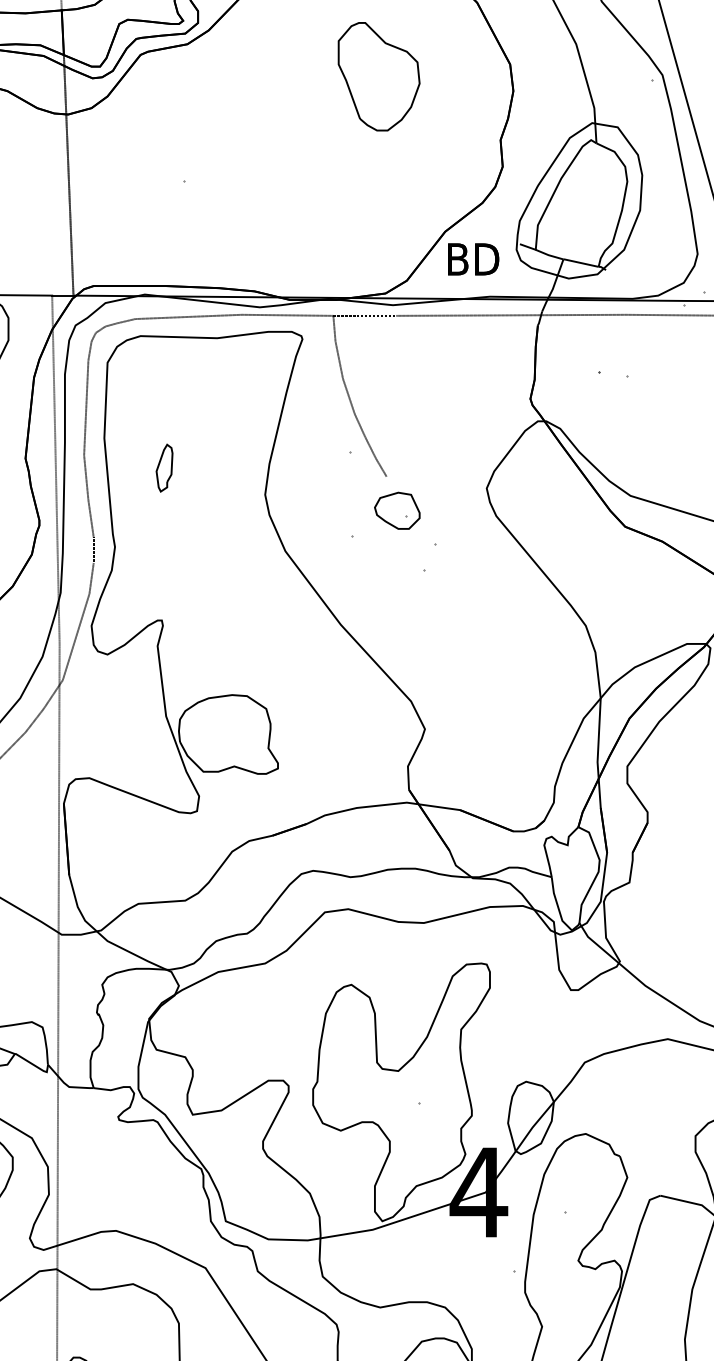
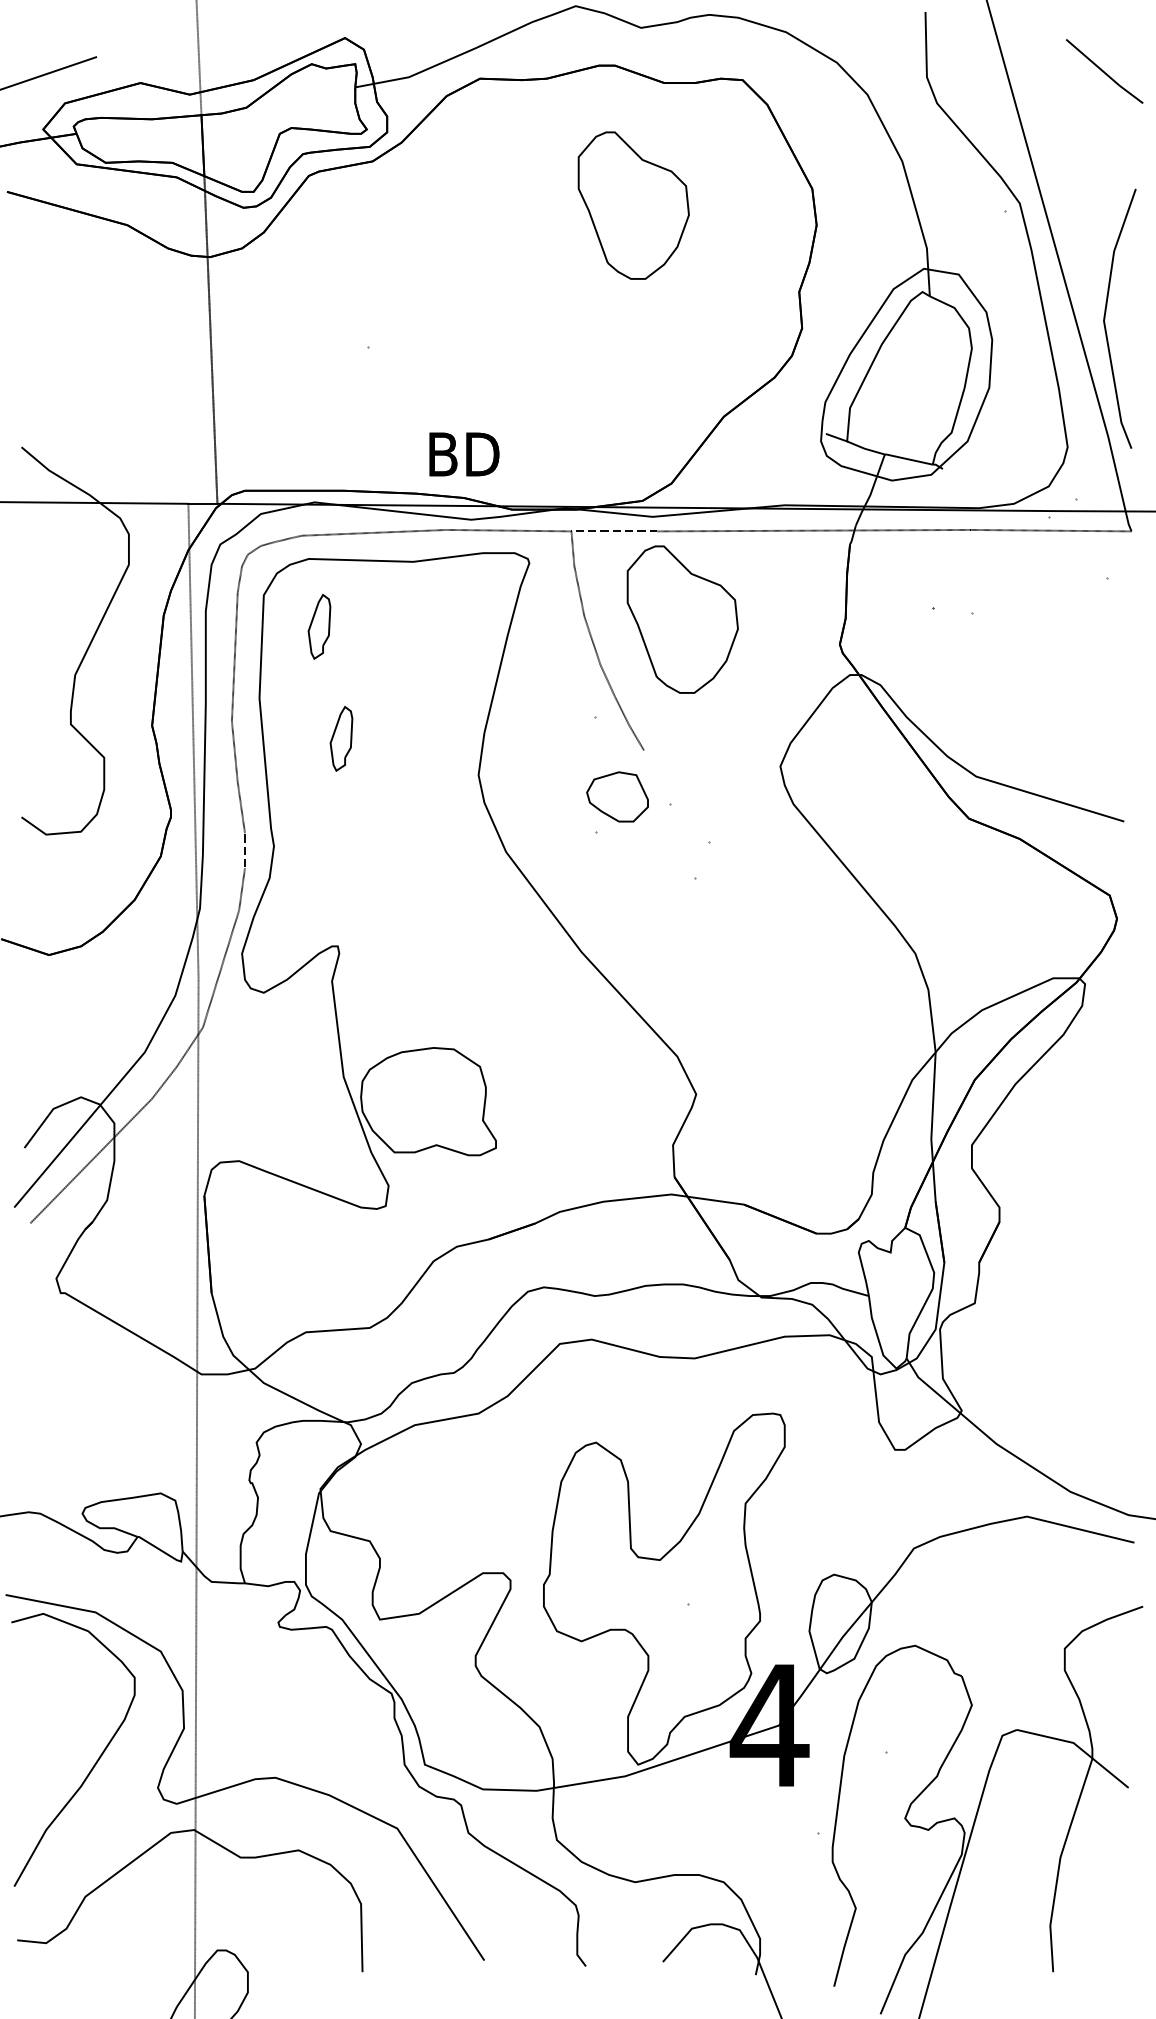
text: (473, 259) -> (464, 454), moved
part: (414, 380) -> (682, 619), added
part: (148, 385) -> (319, 626), added
part: (397, 510) -> (617, 796), moved

